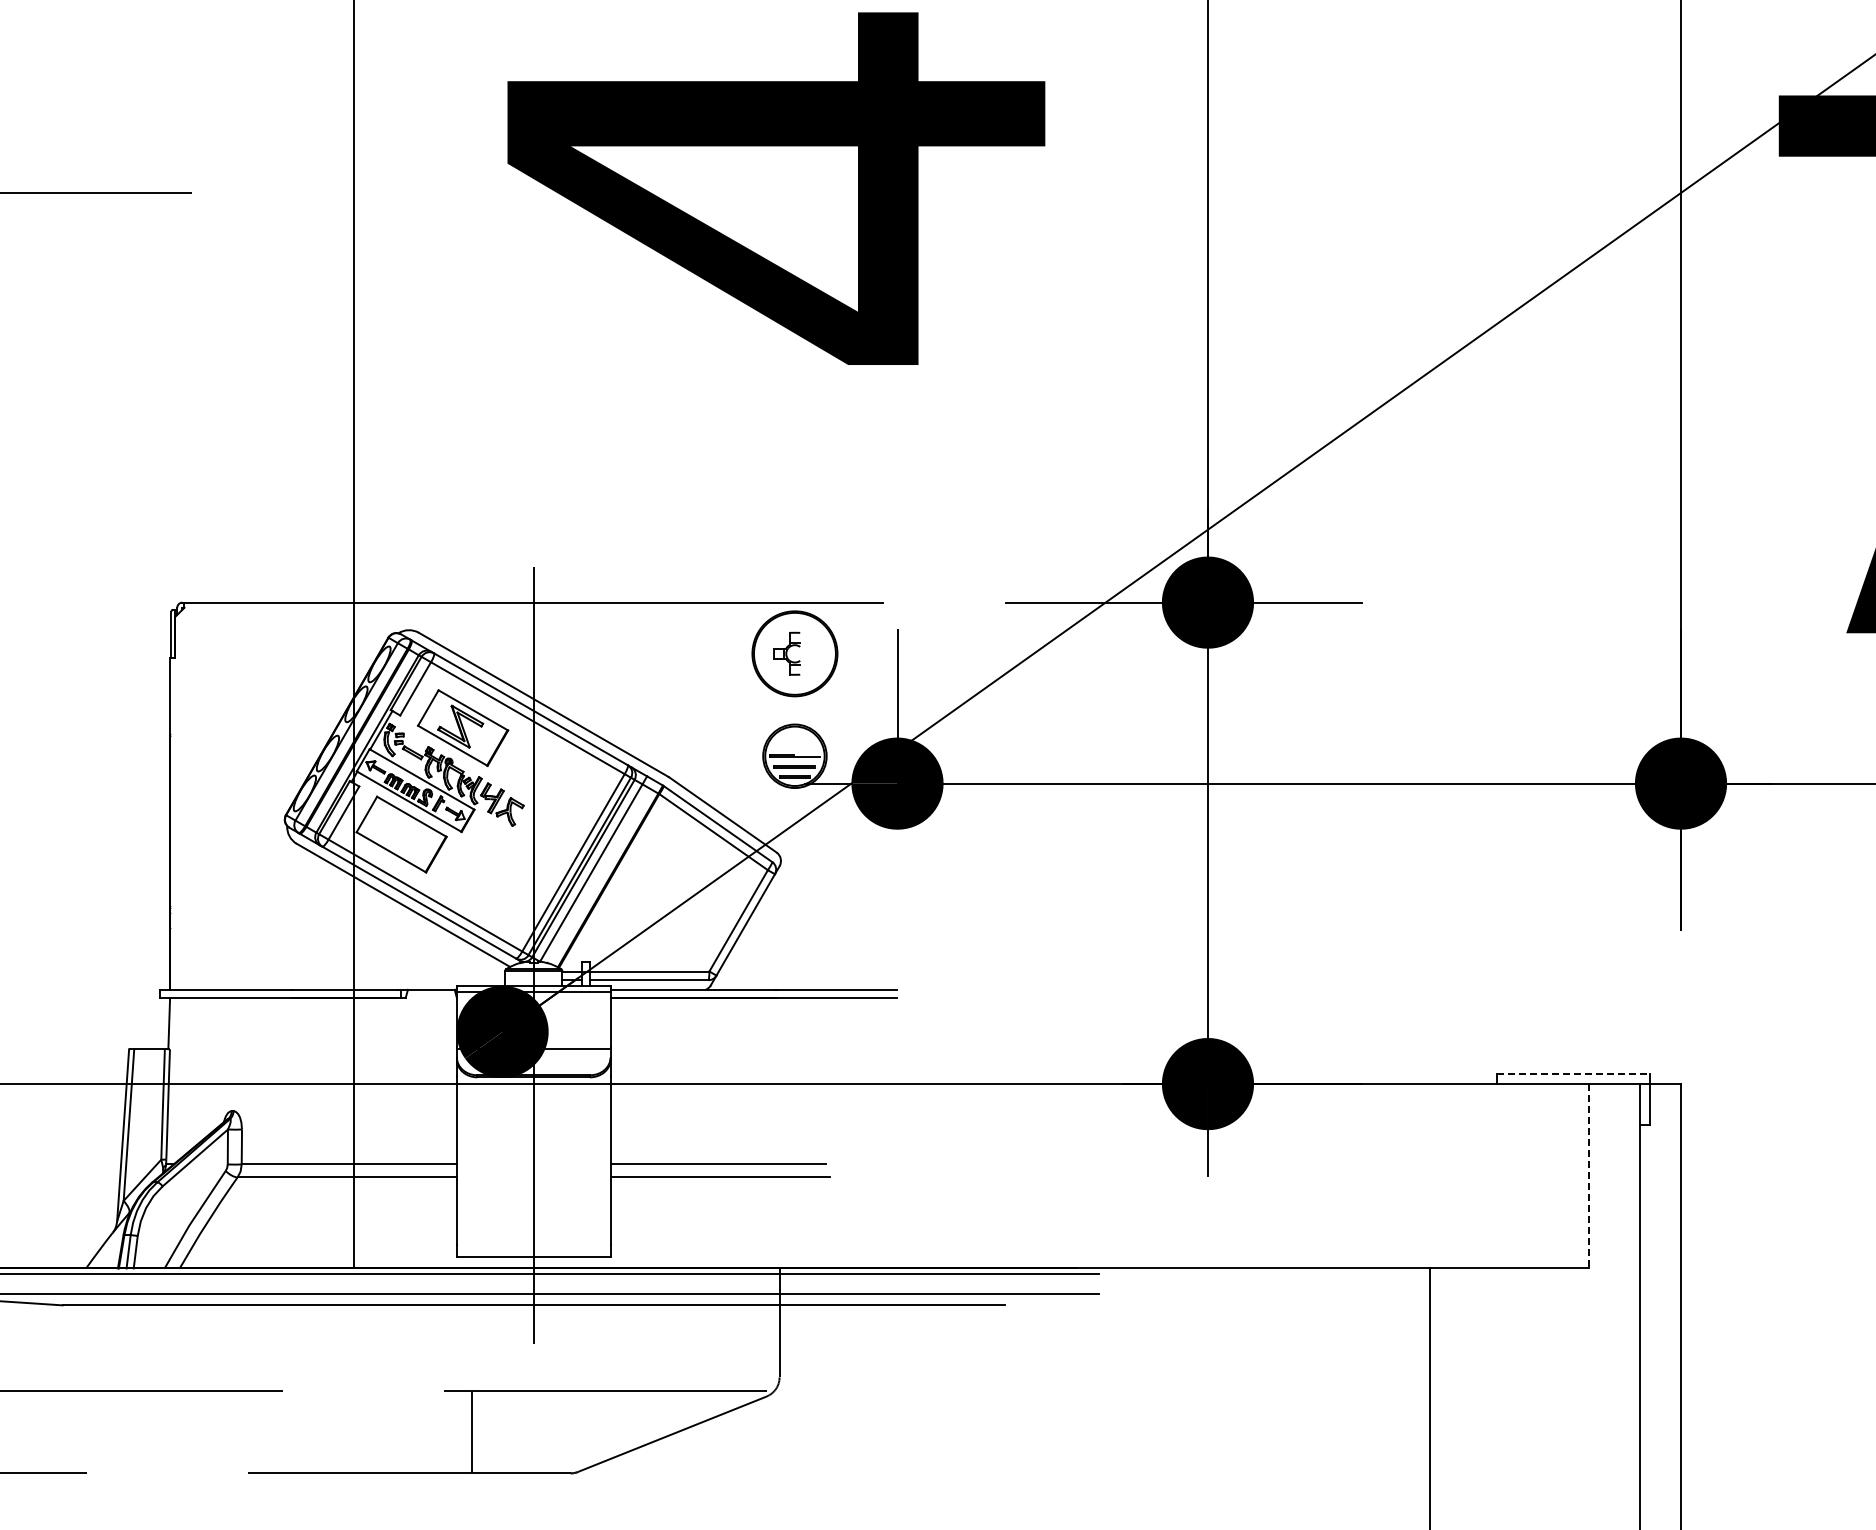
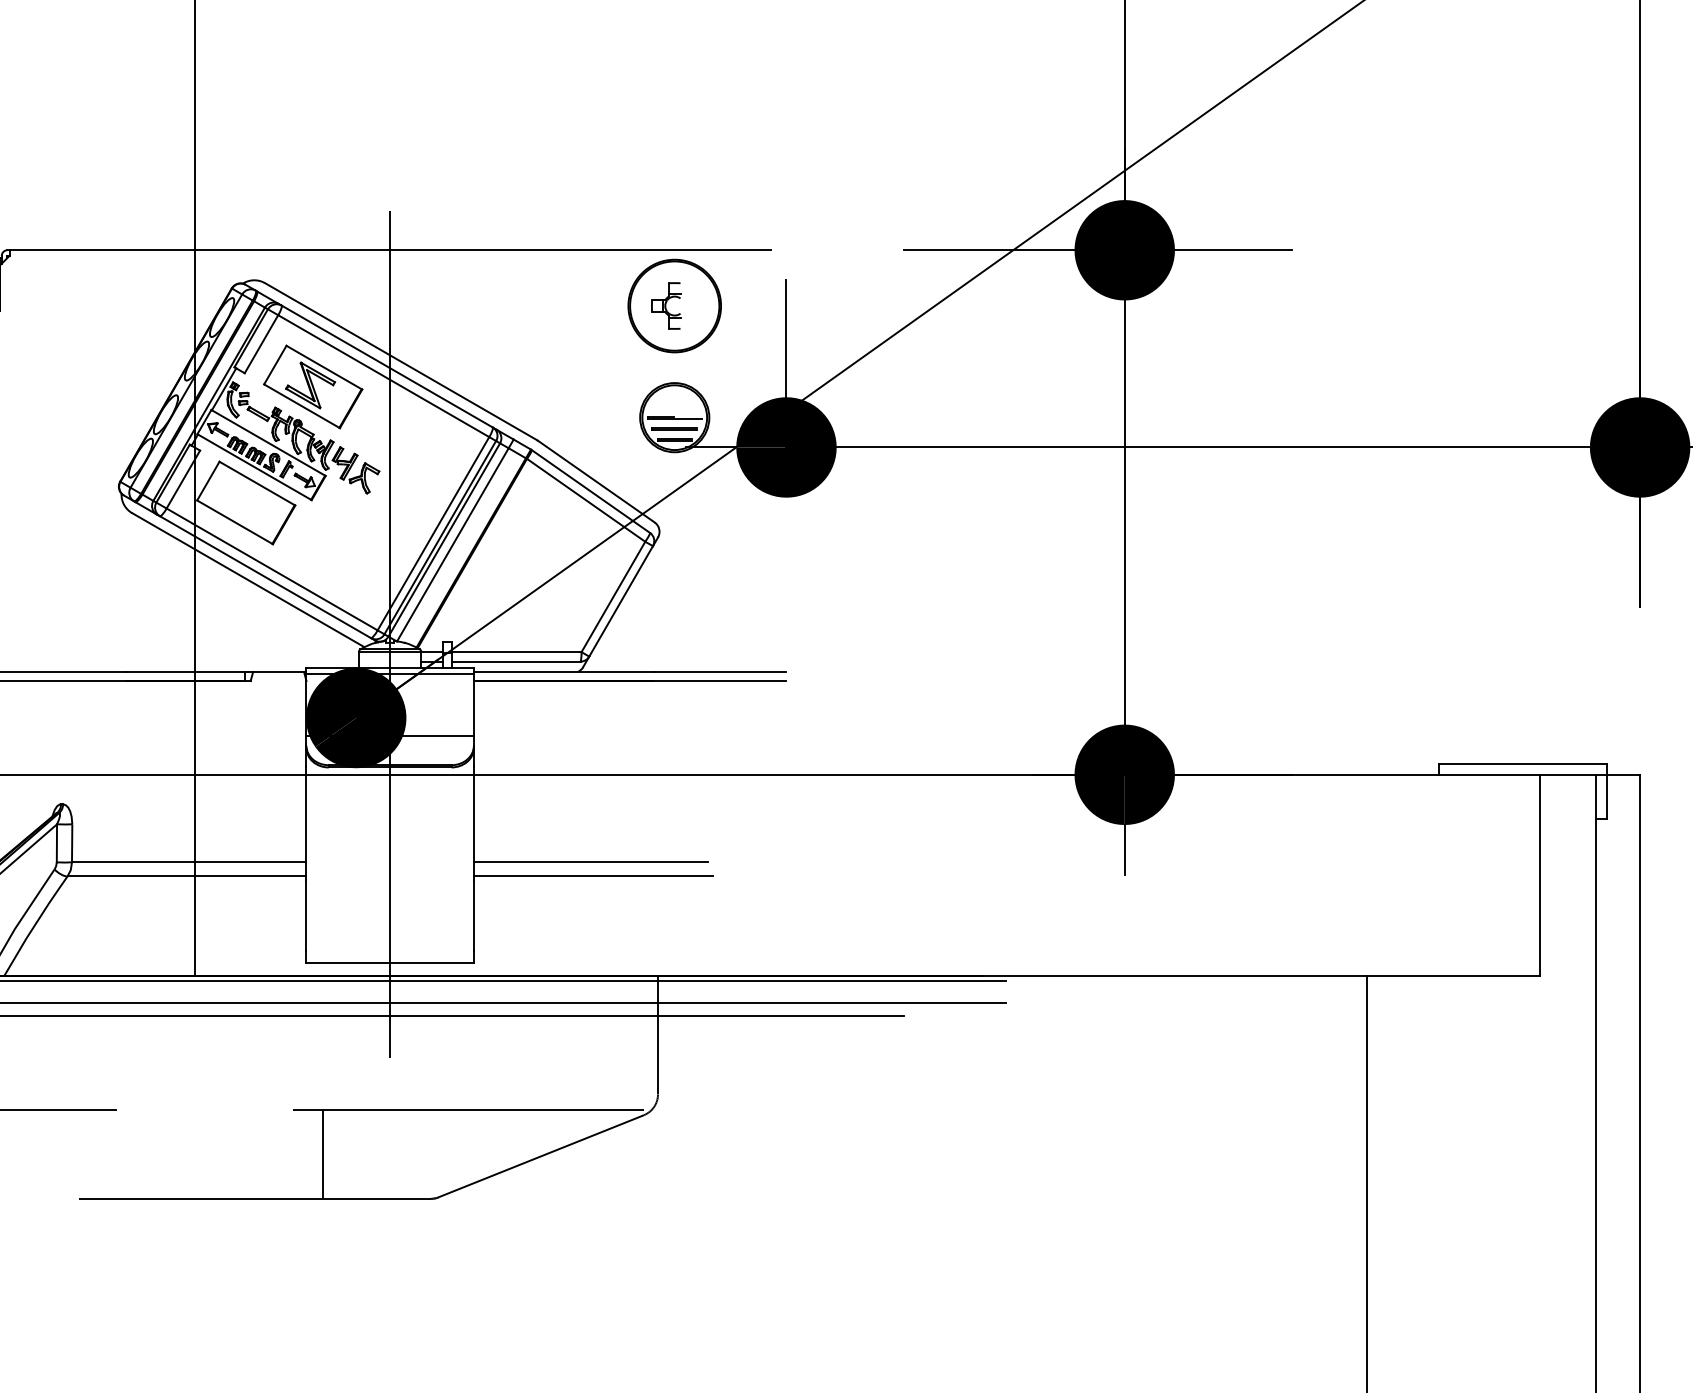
line: (1573, 1073) -> (1522, 763), dashed -> solid
line: (1588, 1176) -> (1539, 875), dashed -> solid

